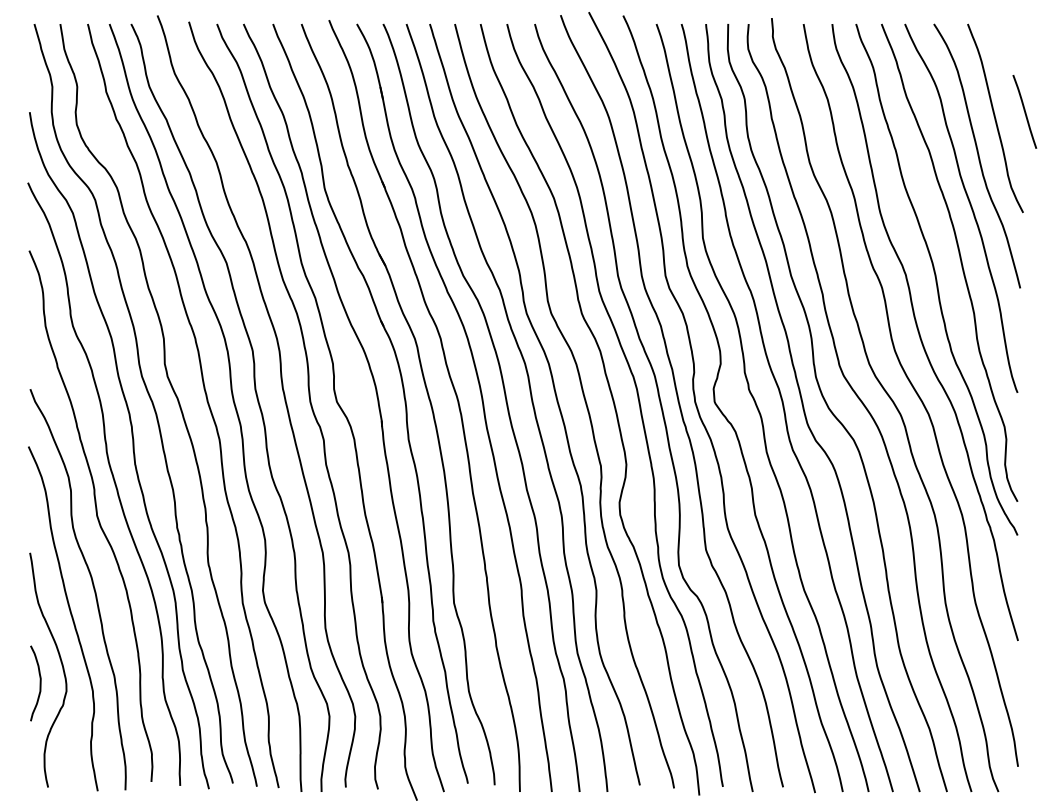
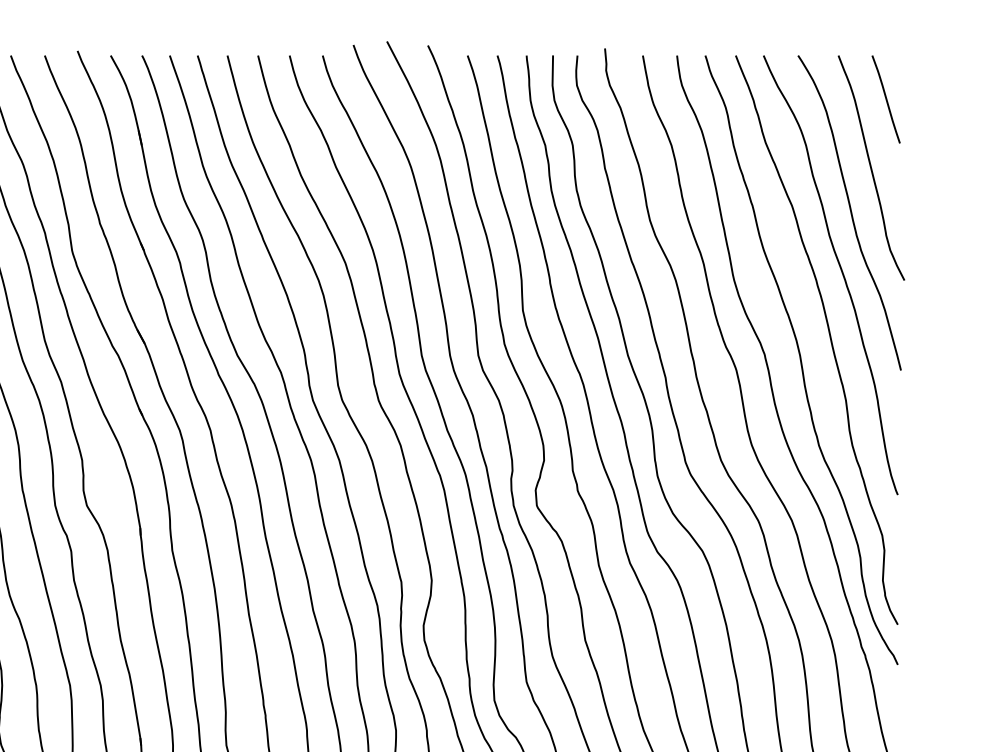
line: (1024, 111) -> (885, 99), moved

